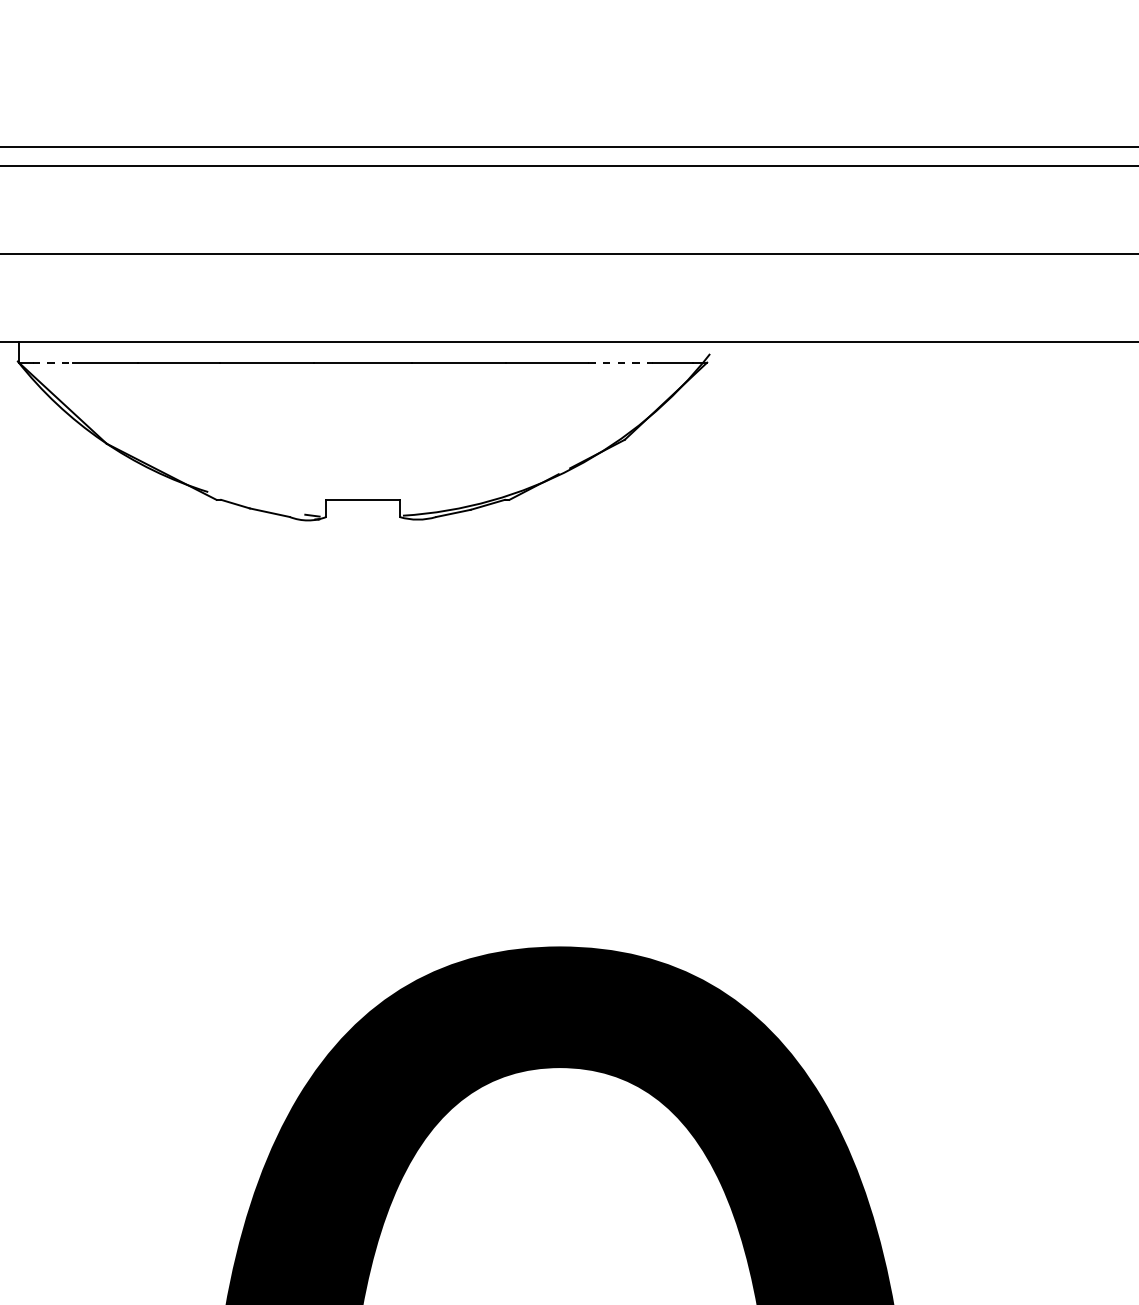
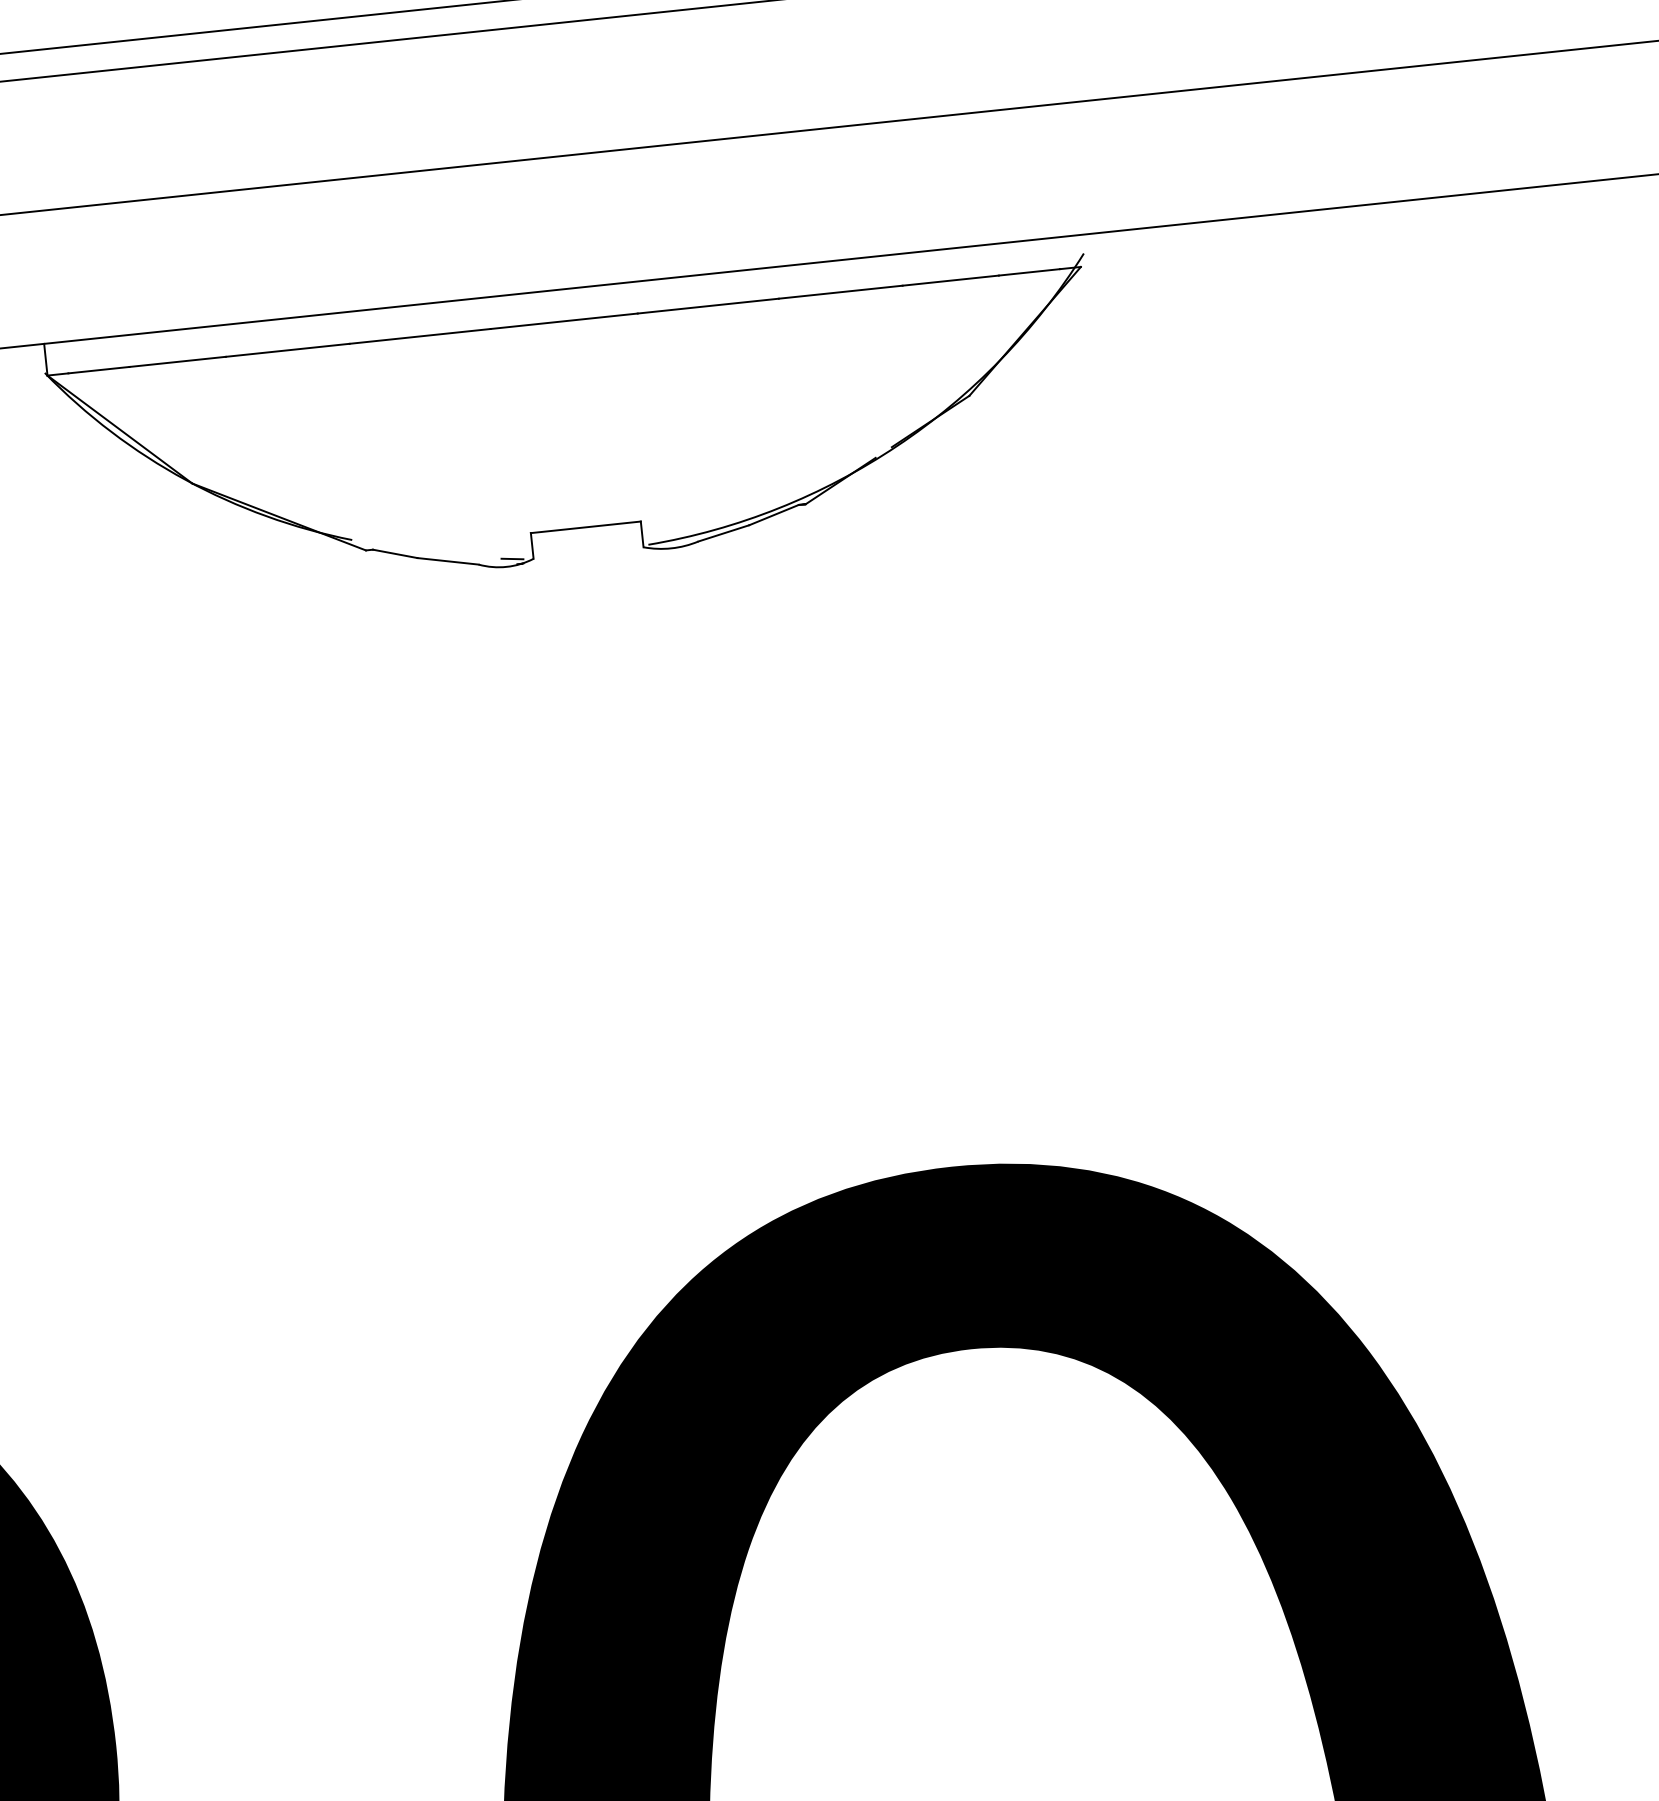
line: (53, 362) -> (99, 369), dashed -> solid
line: (620, 362) -> (950, 280), dashed -> solid

